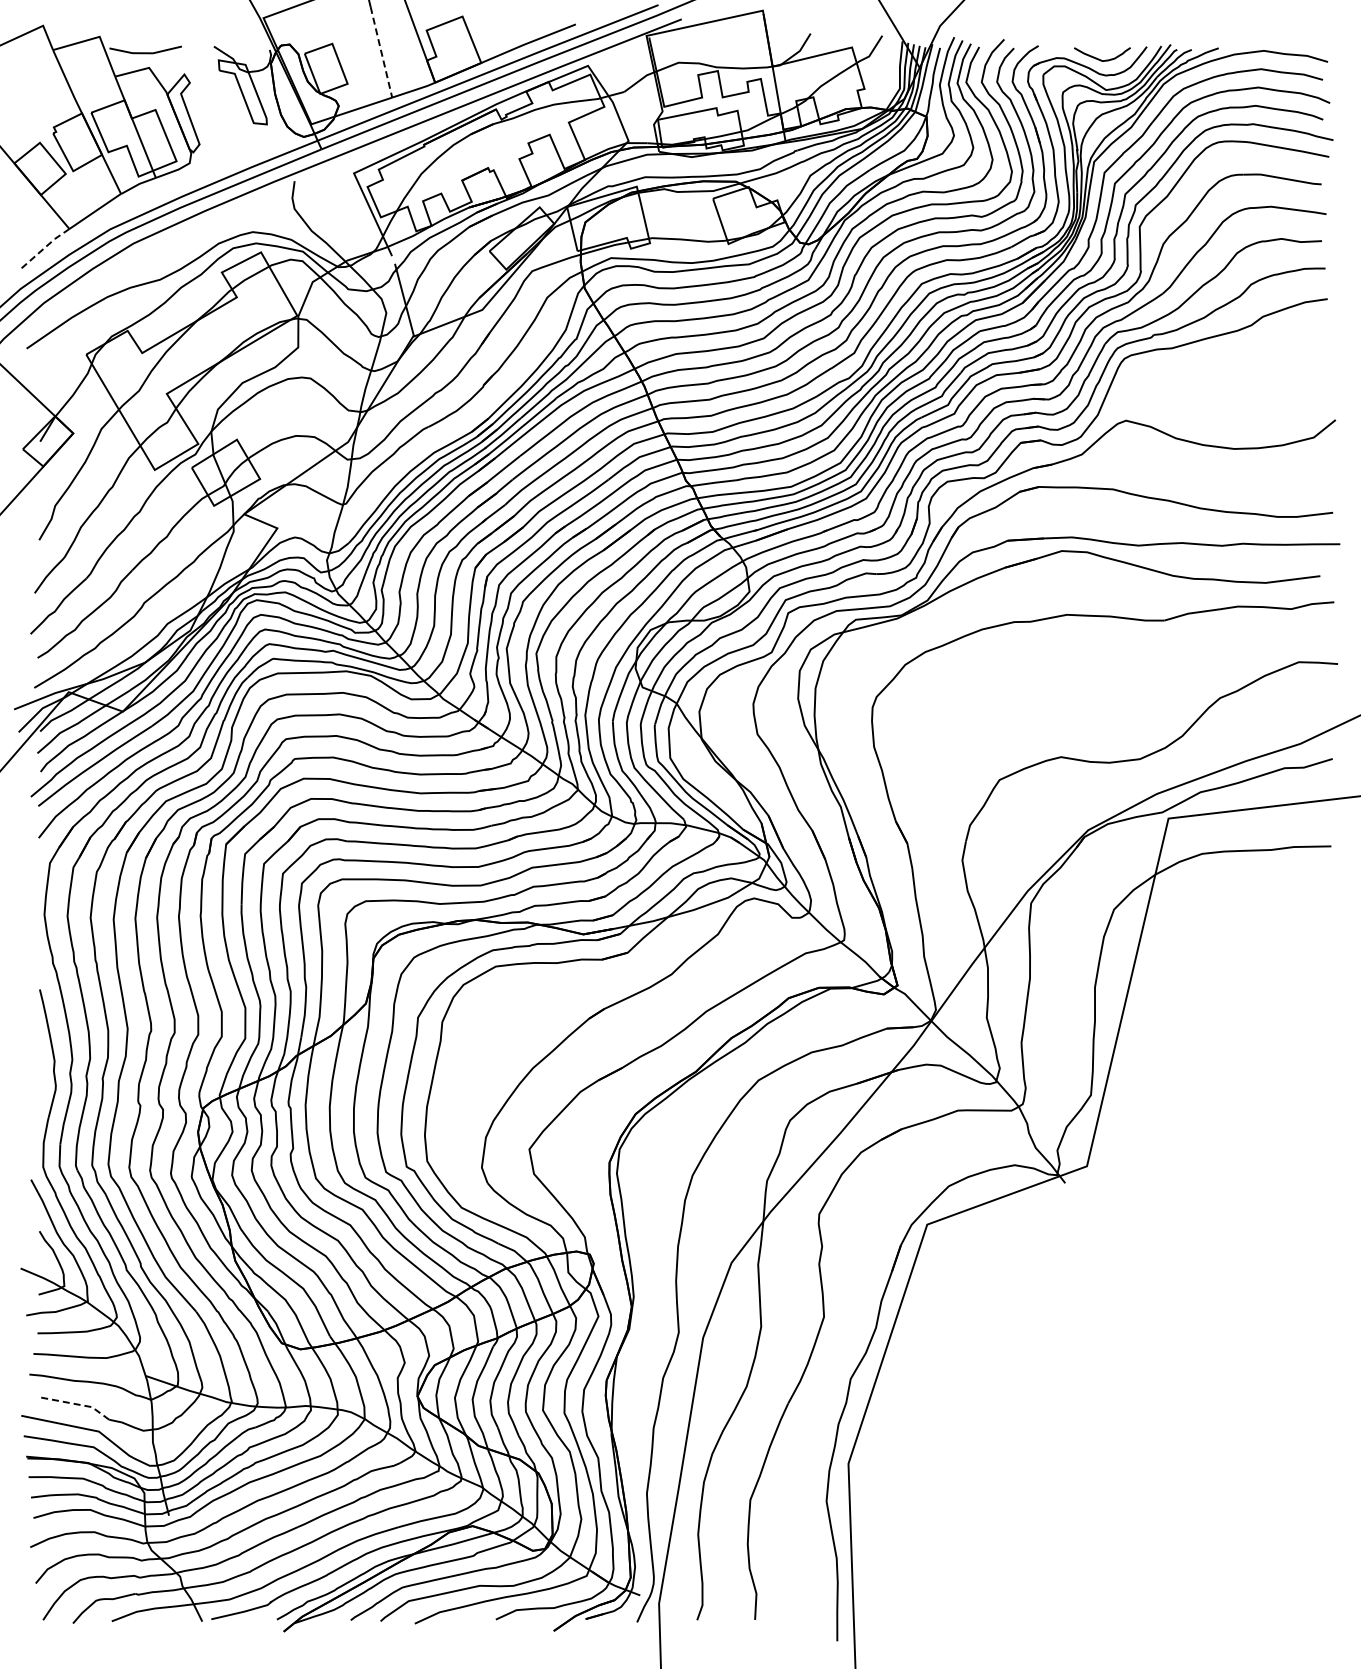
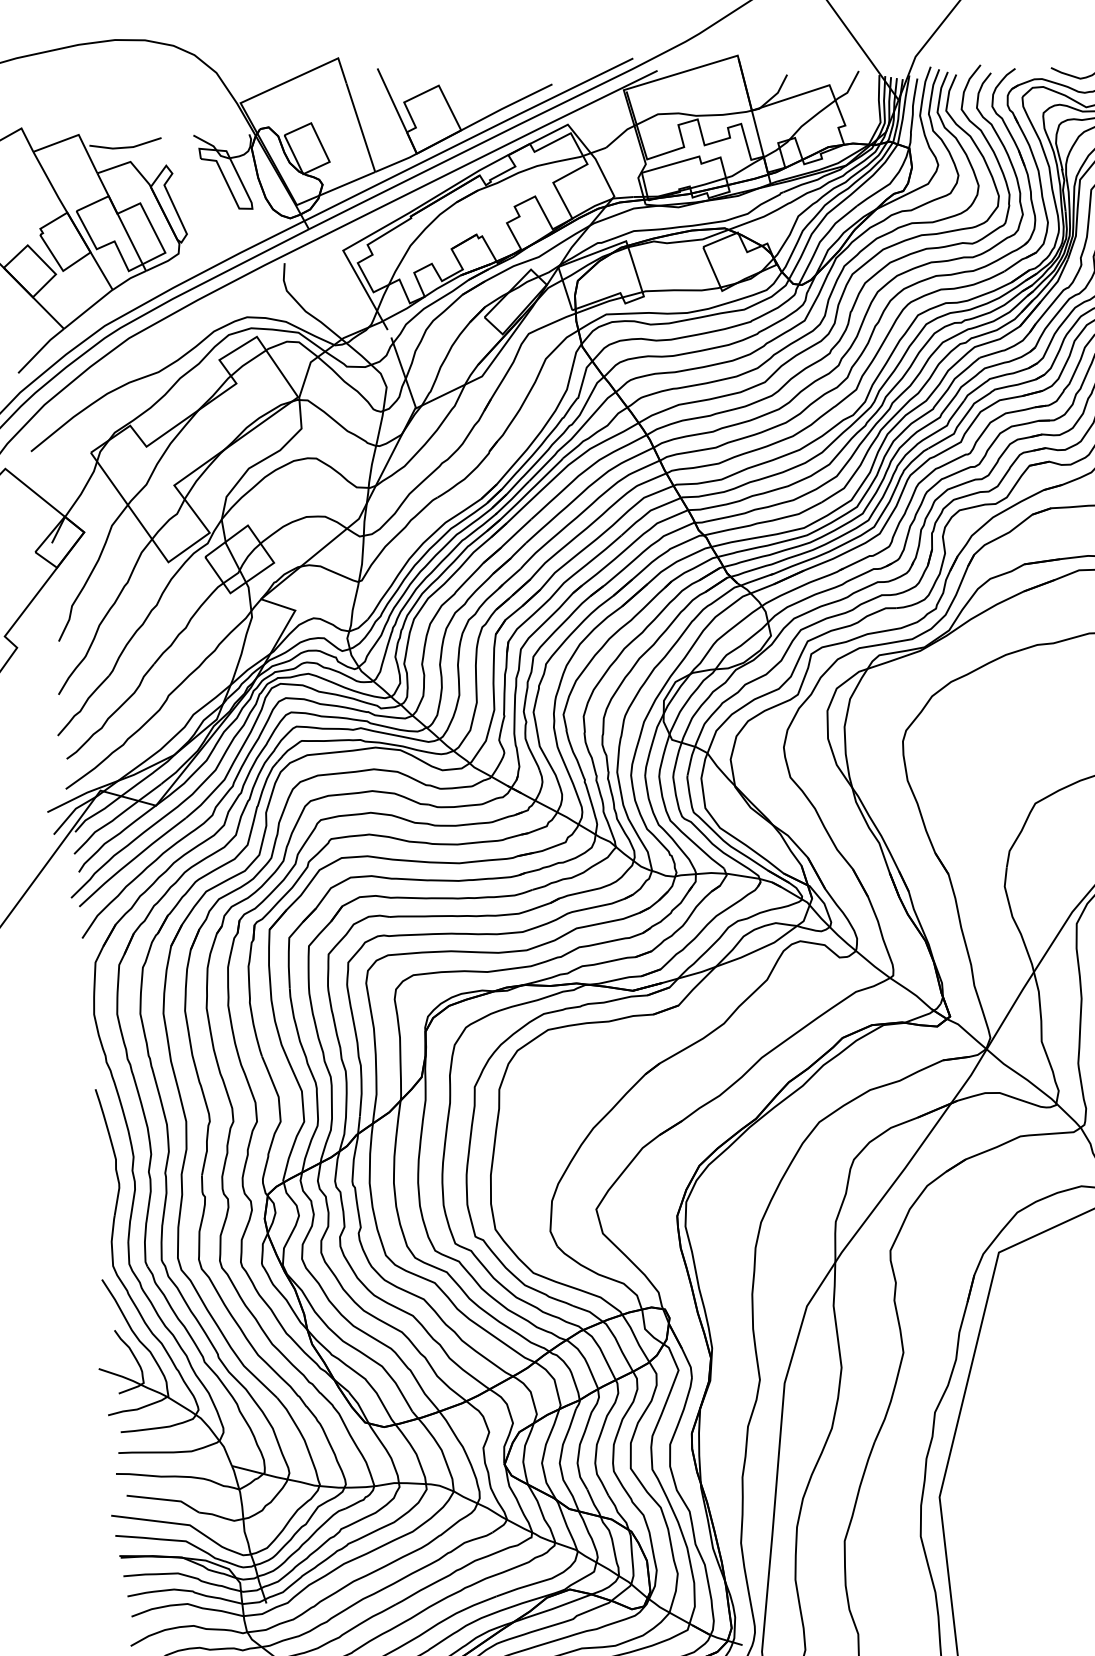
line: (381, 52) -> (360, 127), dashed -> solid
line: (43, 248) -> (39, 350), dashed -> solid
line: (76, 1404) -> (165, 1500), dashed -> solid

